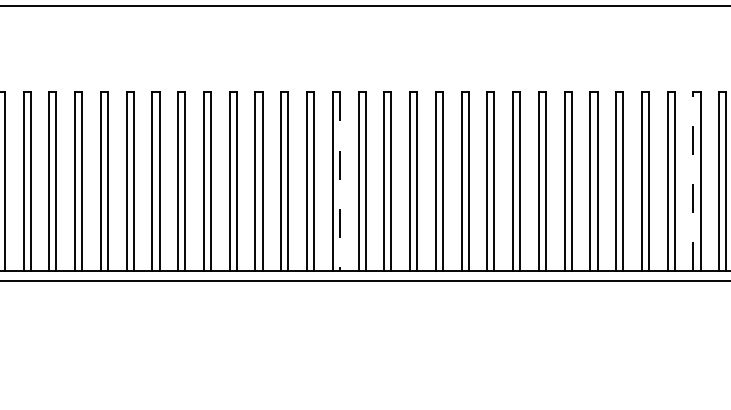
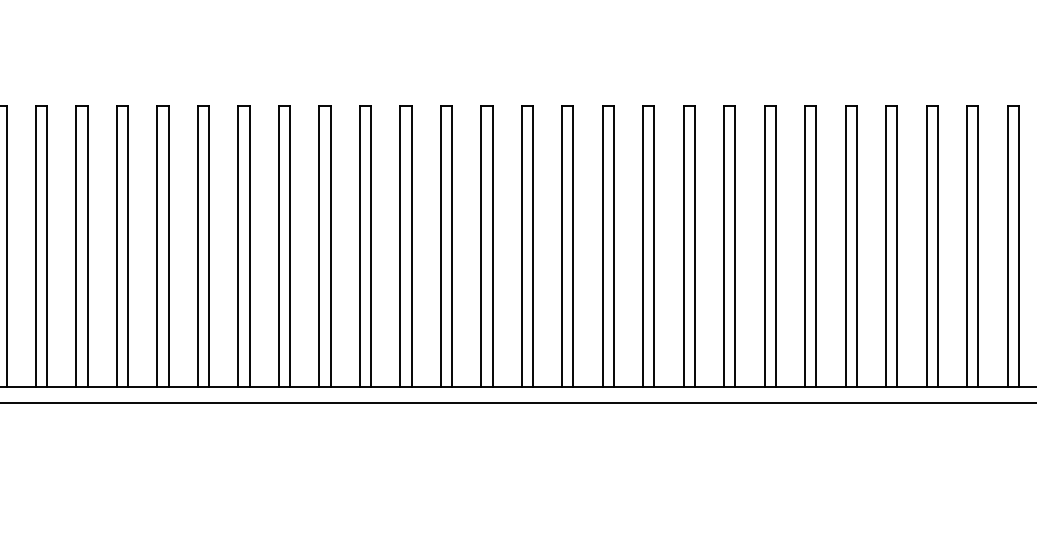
line: (693, 181) -> (926, 246), dashed -> solid
line: (339, 182) -> (370, 247), dashed -> solid

